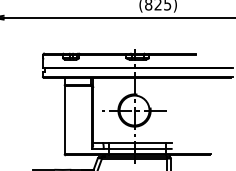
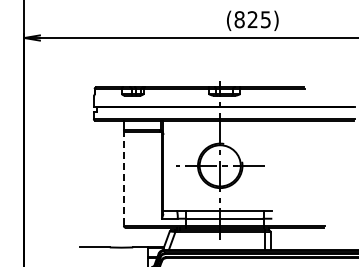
line: (64, 119) -> (123, 178), solid -> dashed

